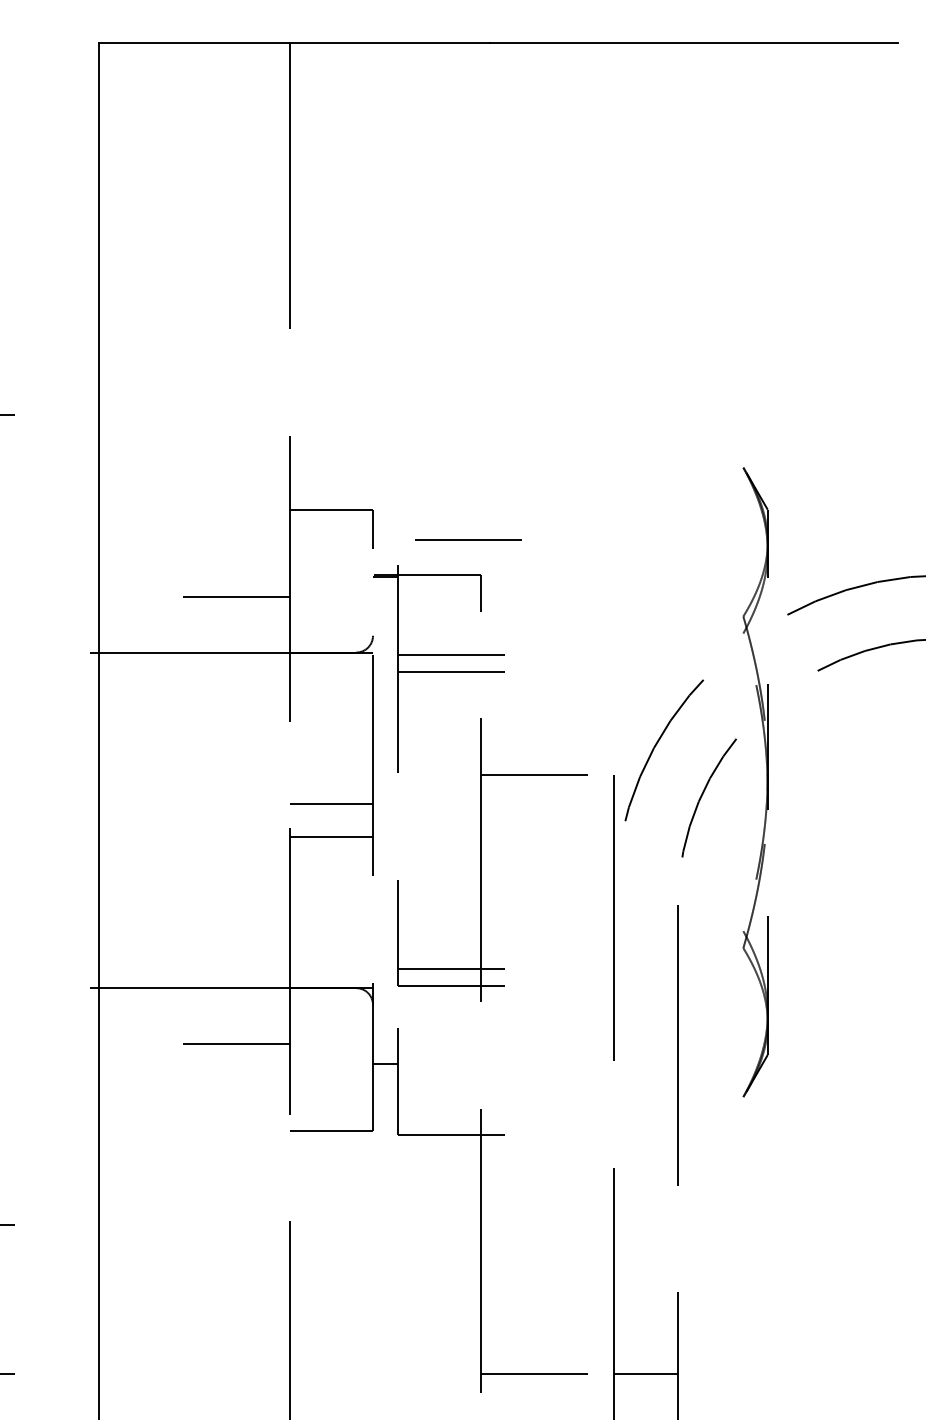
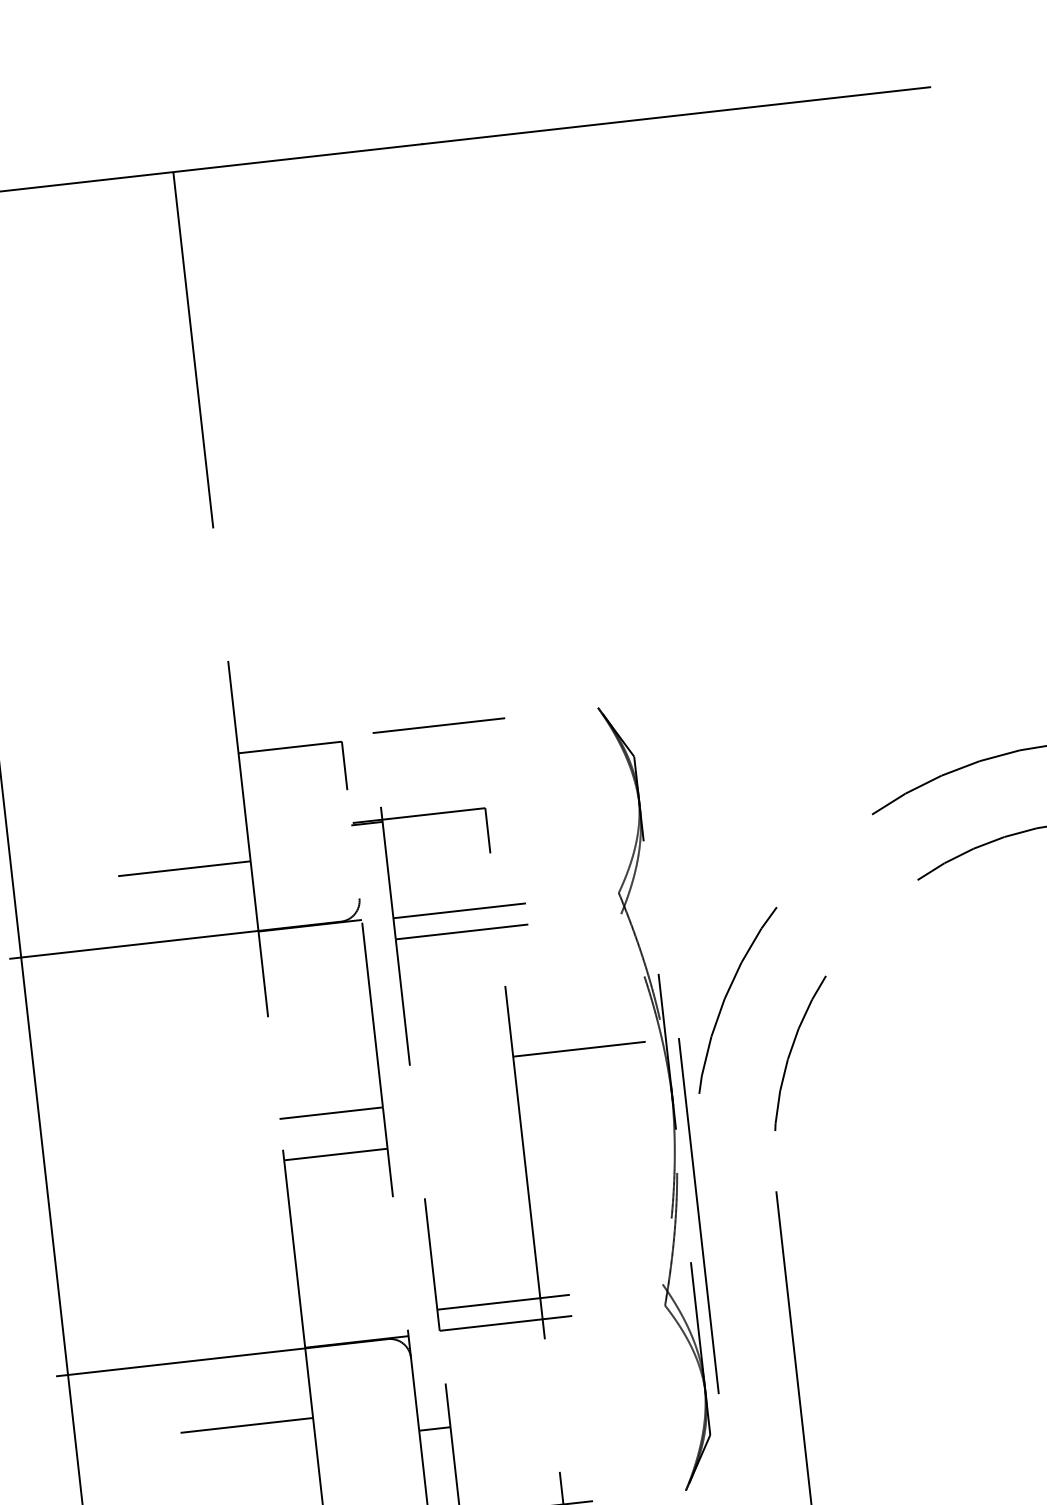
line: (468, 539) -> (438, 725), moved
part: (766, 782) -> (670, 1096), moved

